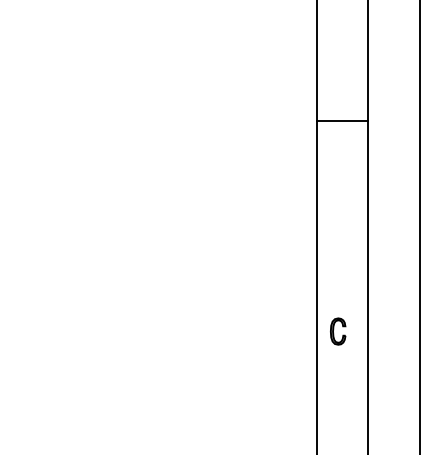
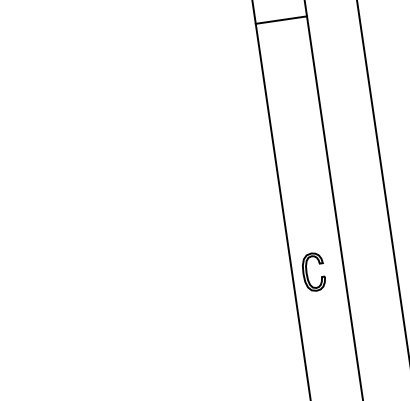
line: (342, 120) -> (281, 20), moved
part: (337, 331) -> (313, 272), size x1.43

